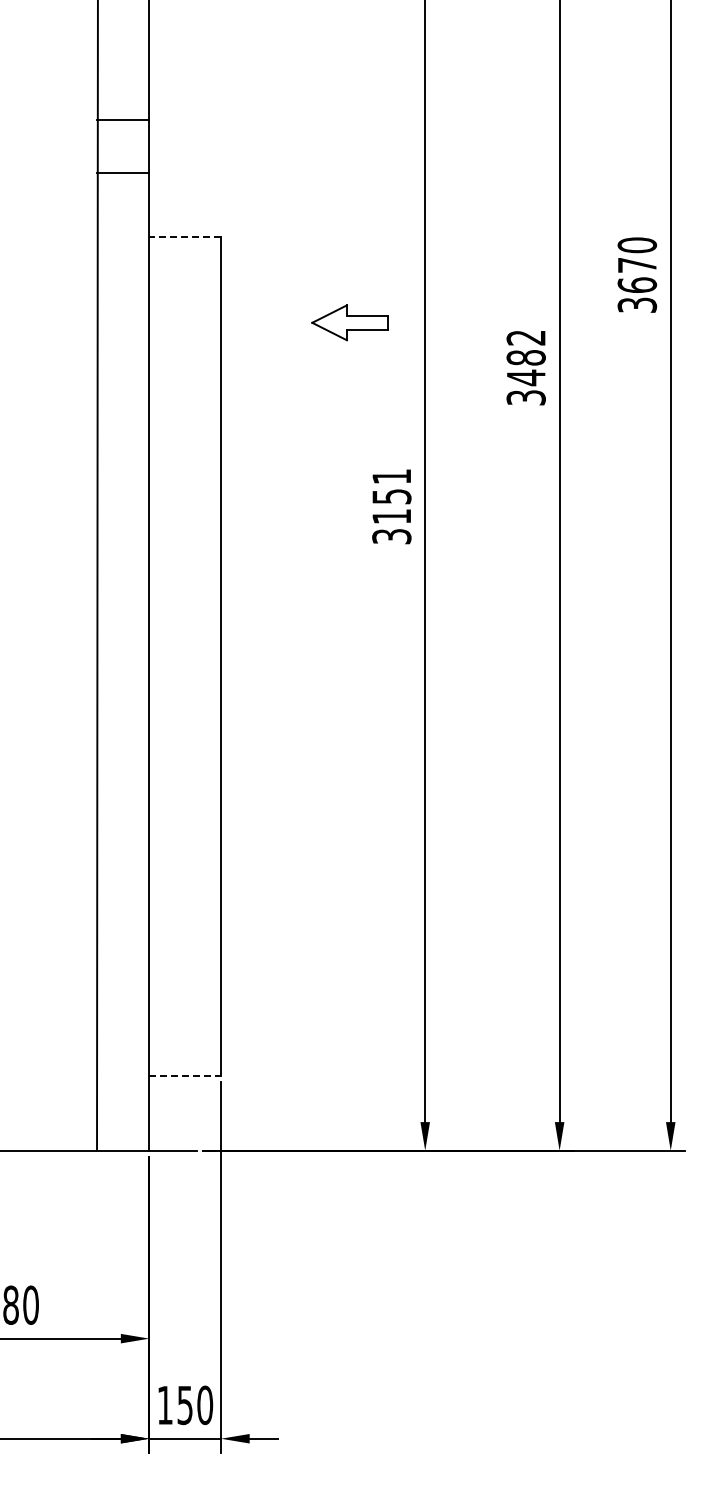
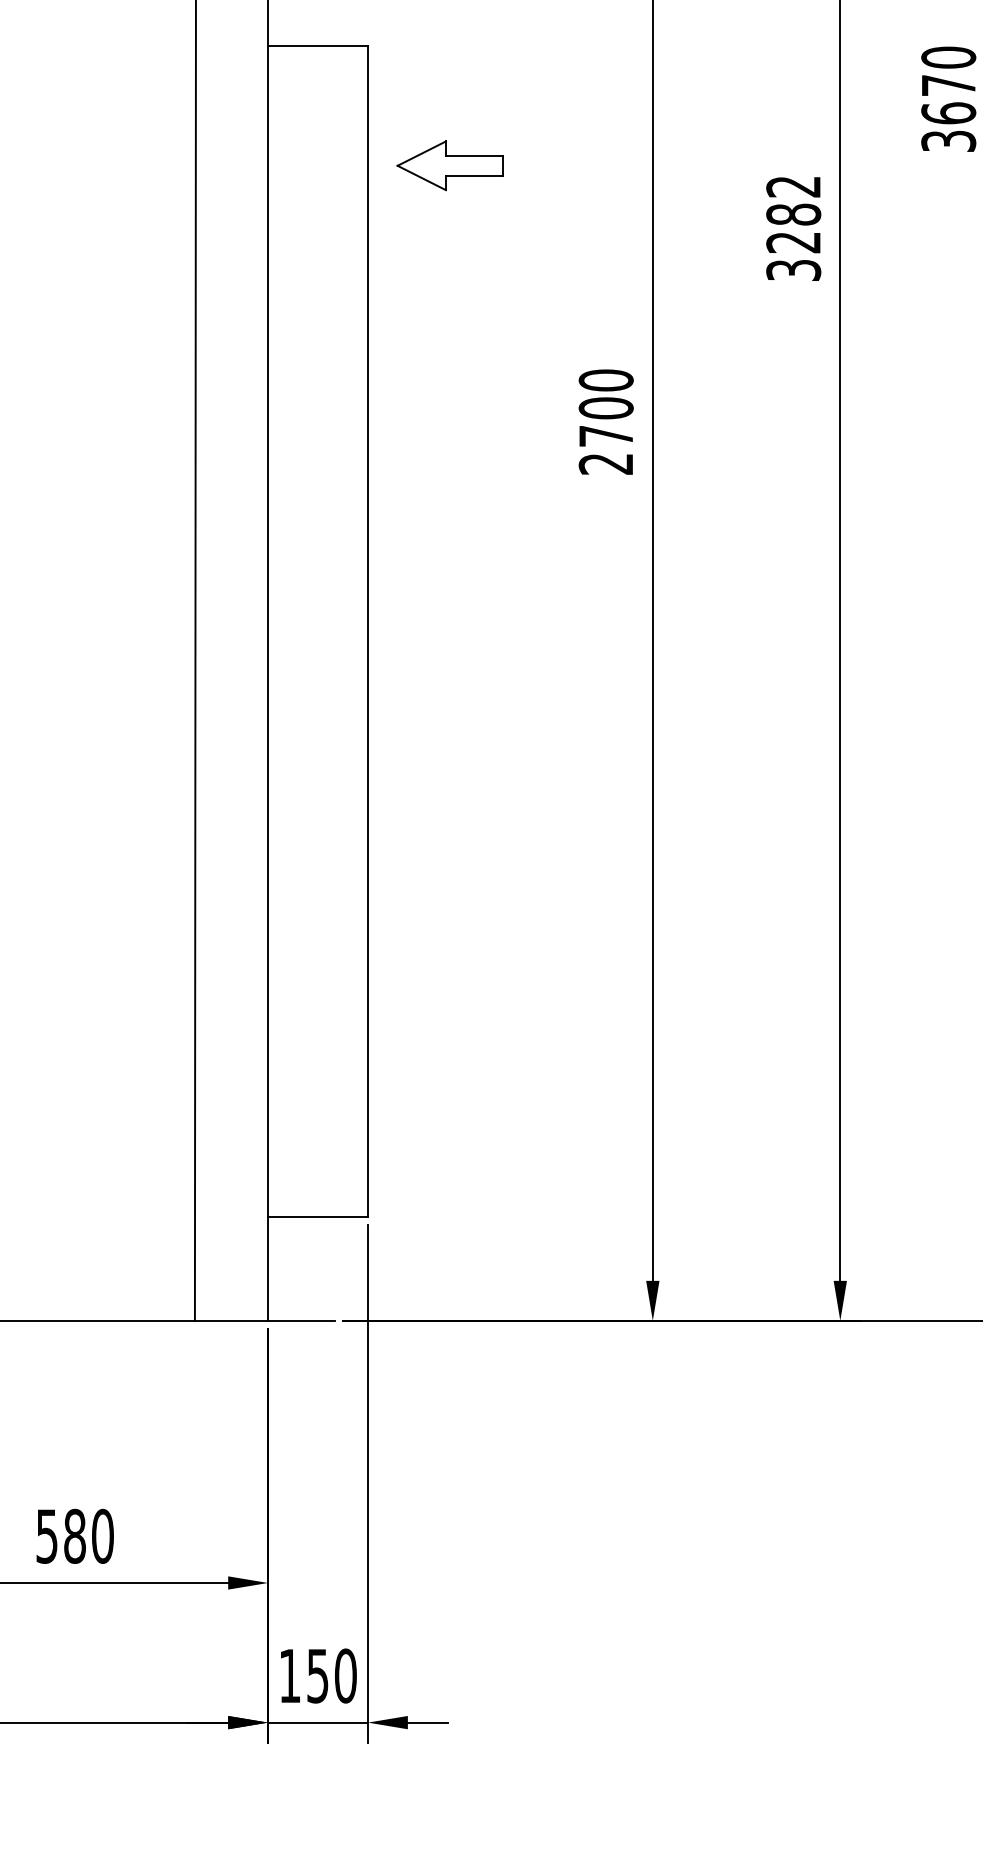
line: (185, 236) -> (318, 45), dashed -> solid
part: (349, 322) -> (449, 165), moved
text: (525, 377) -> (792, 242), 3482 -> 3282
text: (391, 506) -> (605, 422), 3151 -> 2700
line: (185, 1076) -> (318, 1217), dashed -> solid

